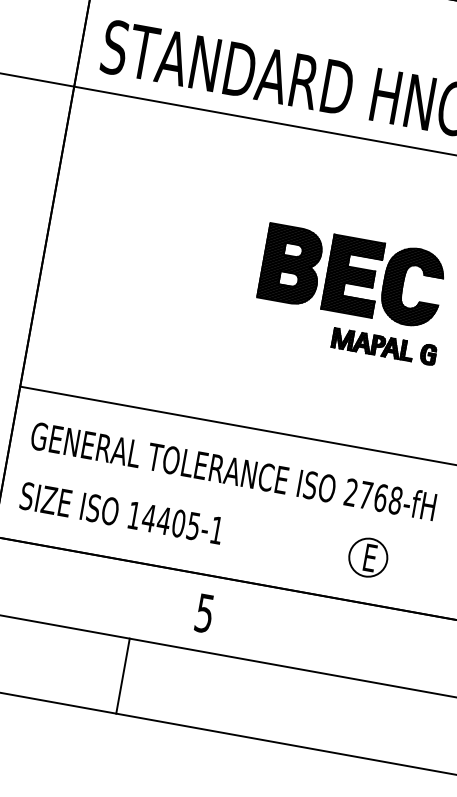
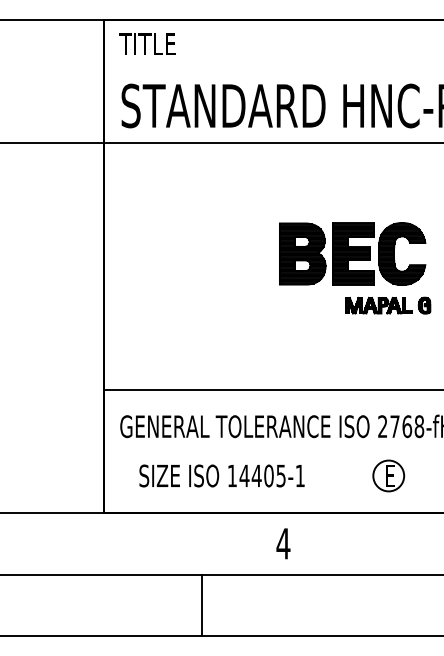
text: (121, 512) -> (221, 475), moved
part: (368, 557) -> (388, 475), moved
text: (204, 613) -> (283, 543), 5 -> 4
line: (123, 676) -> (202, 605), moved

